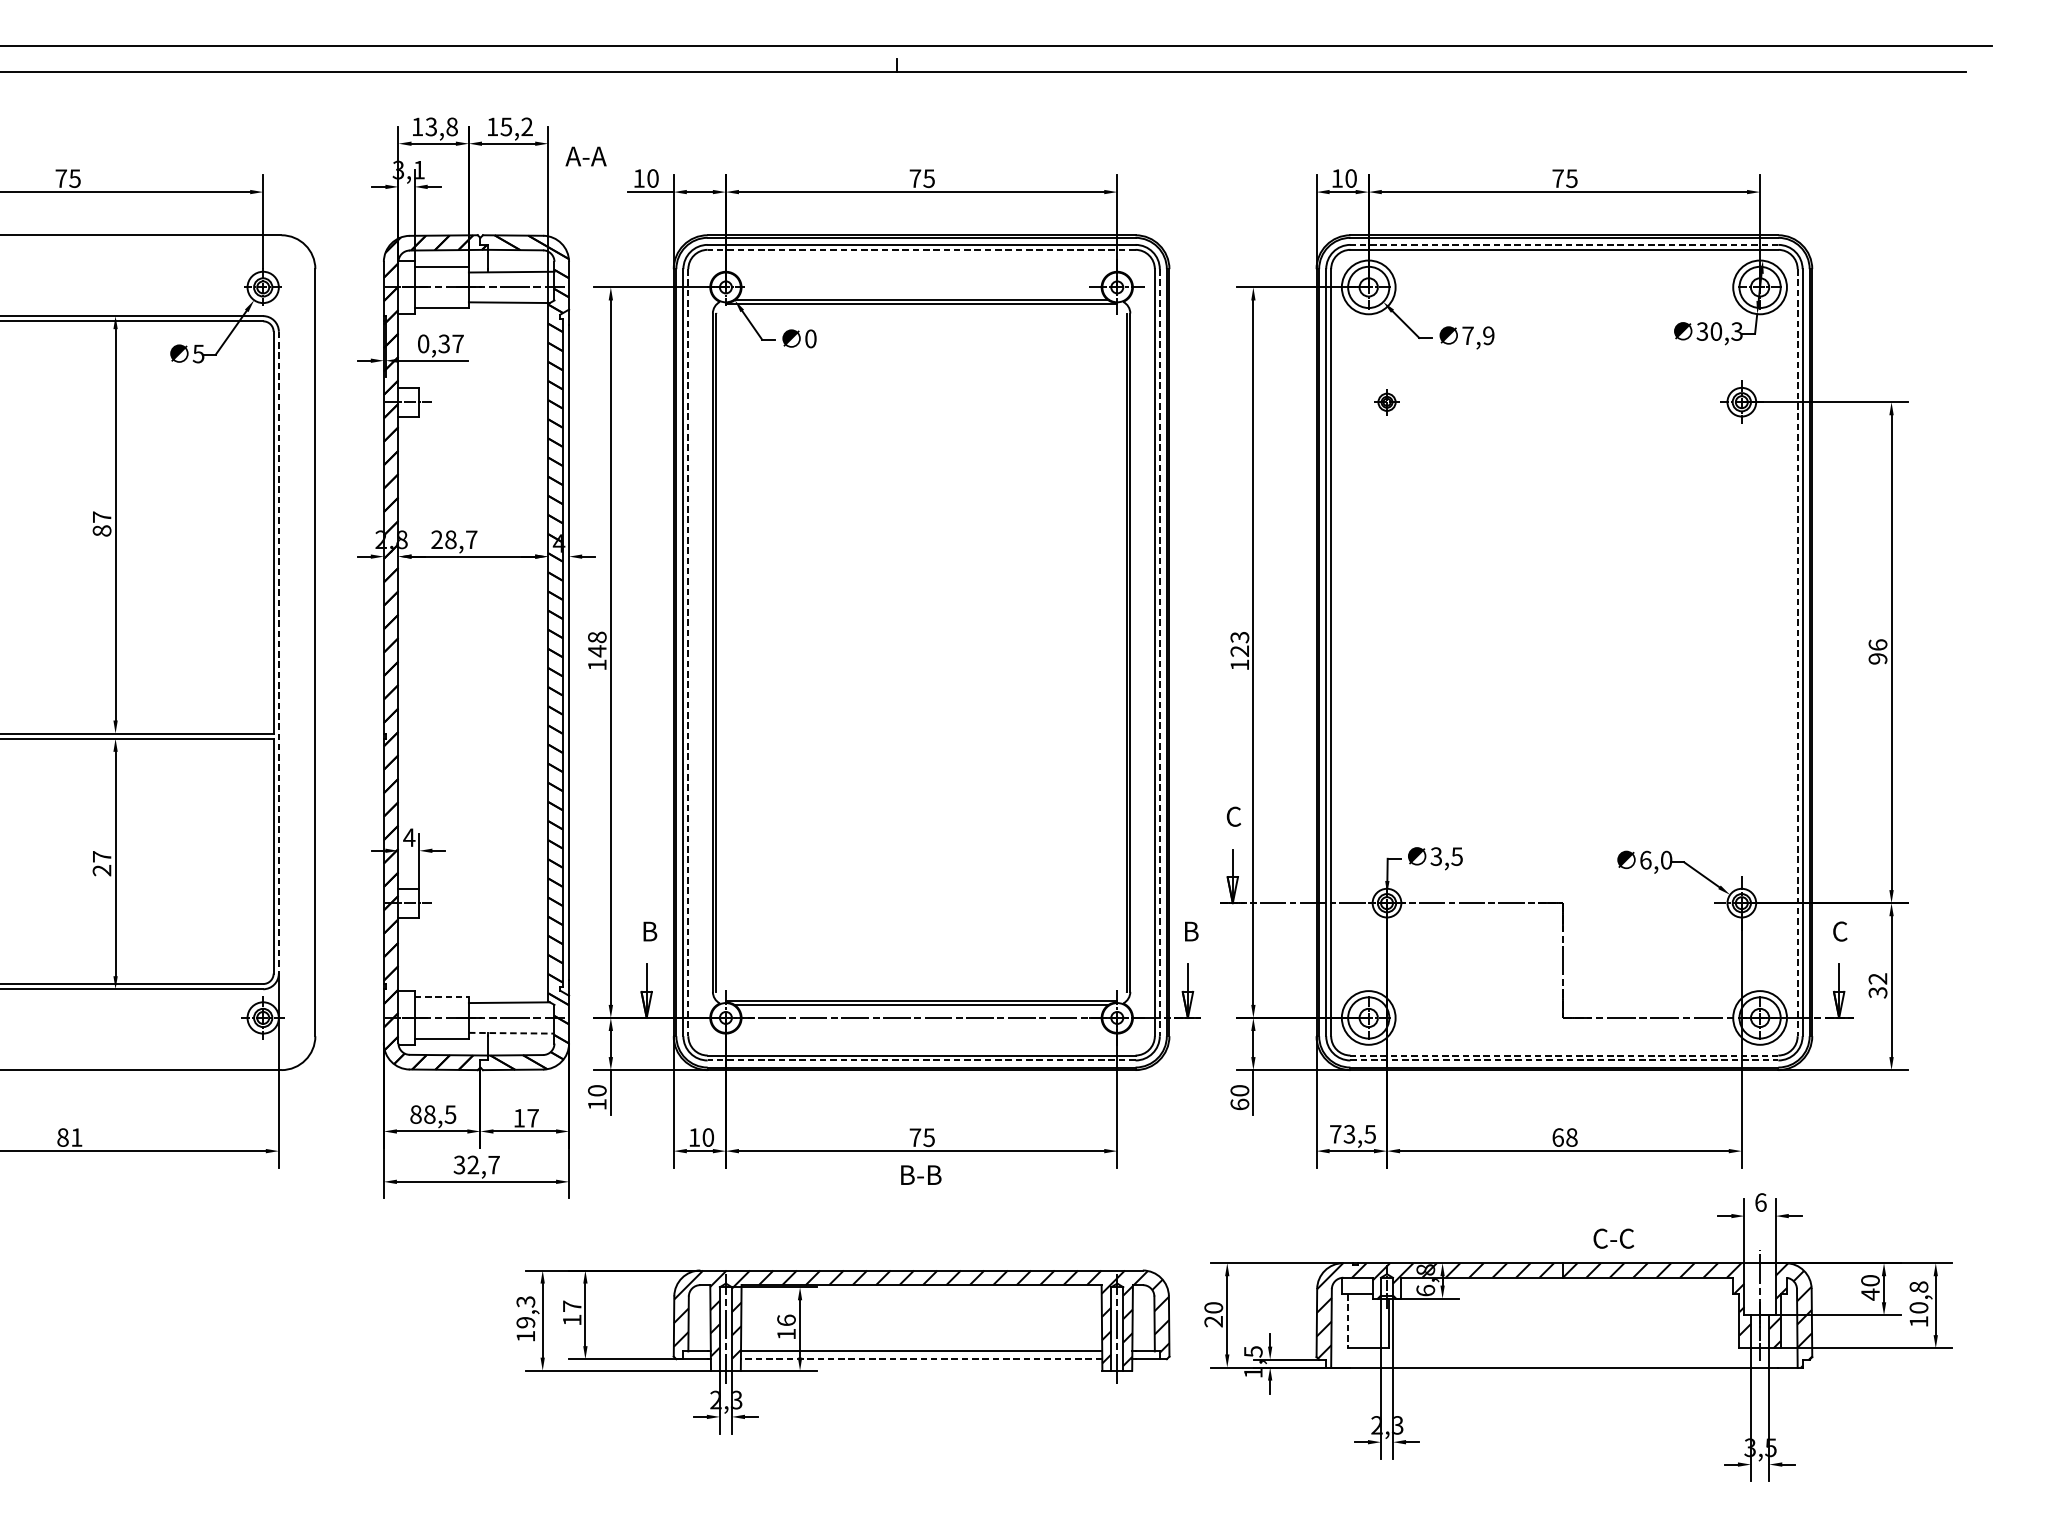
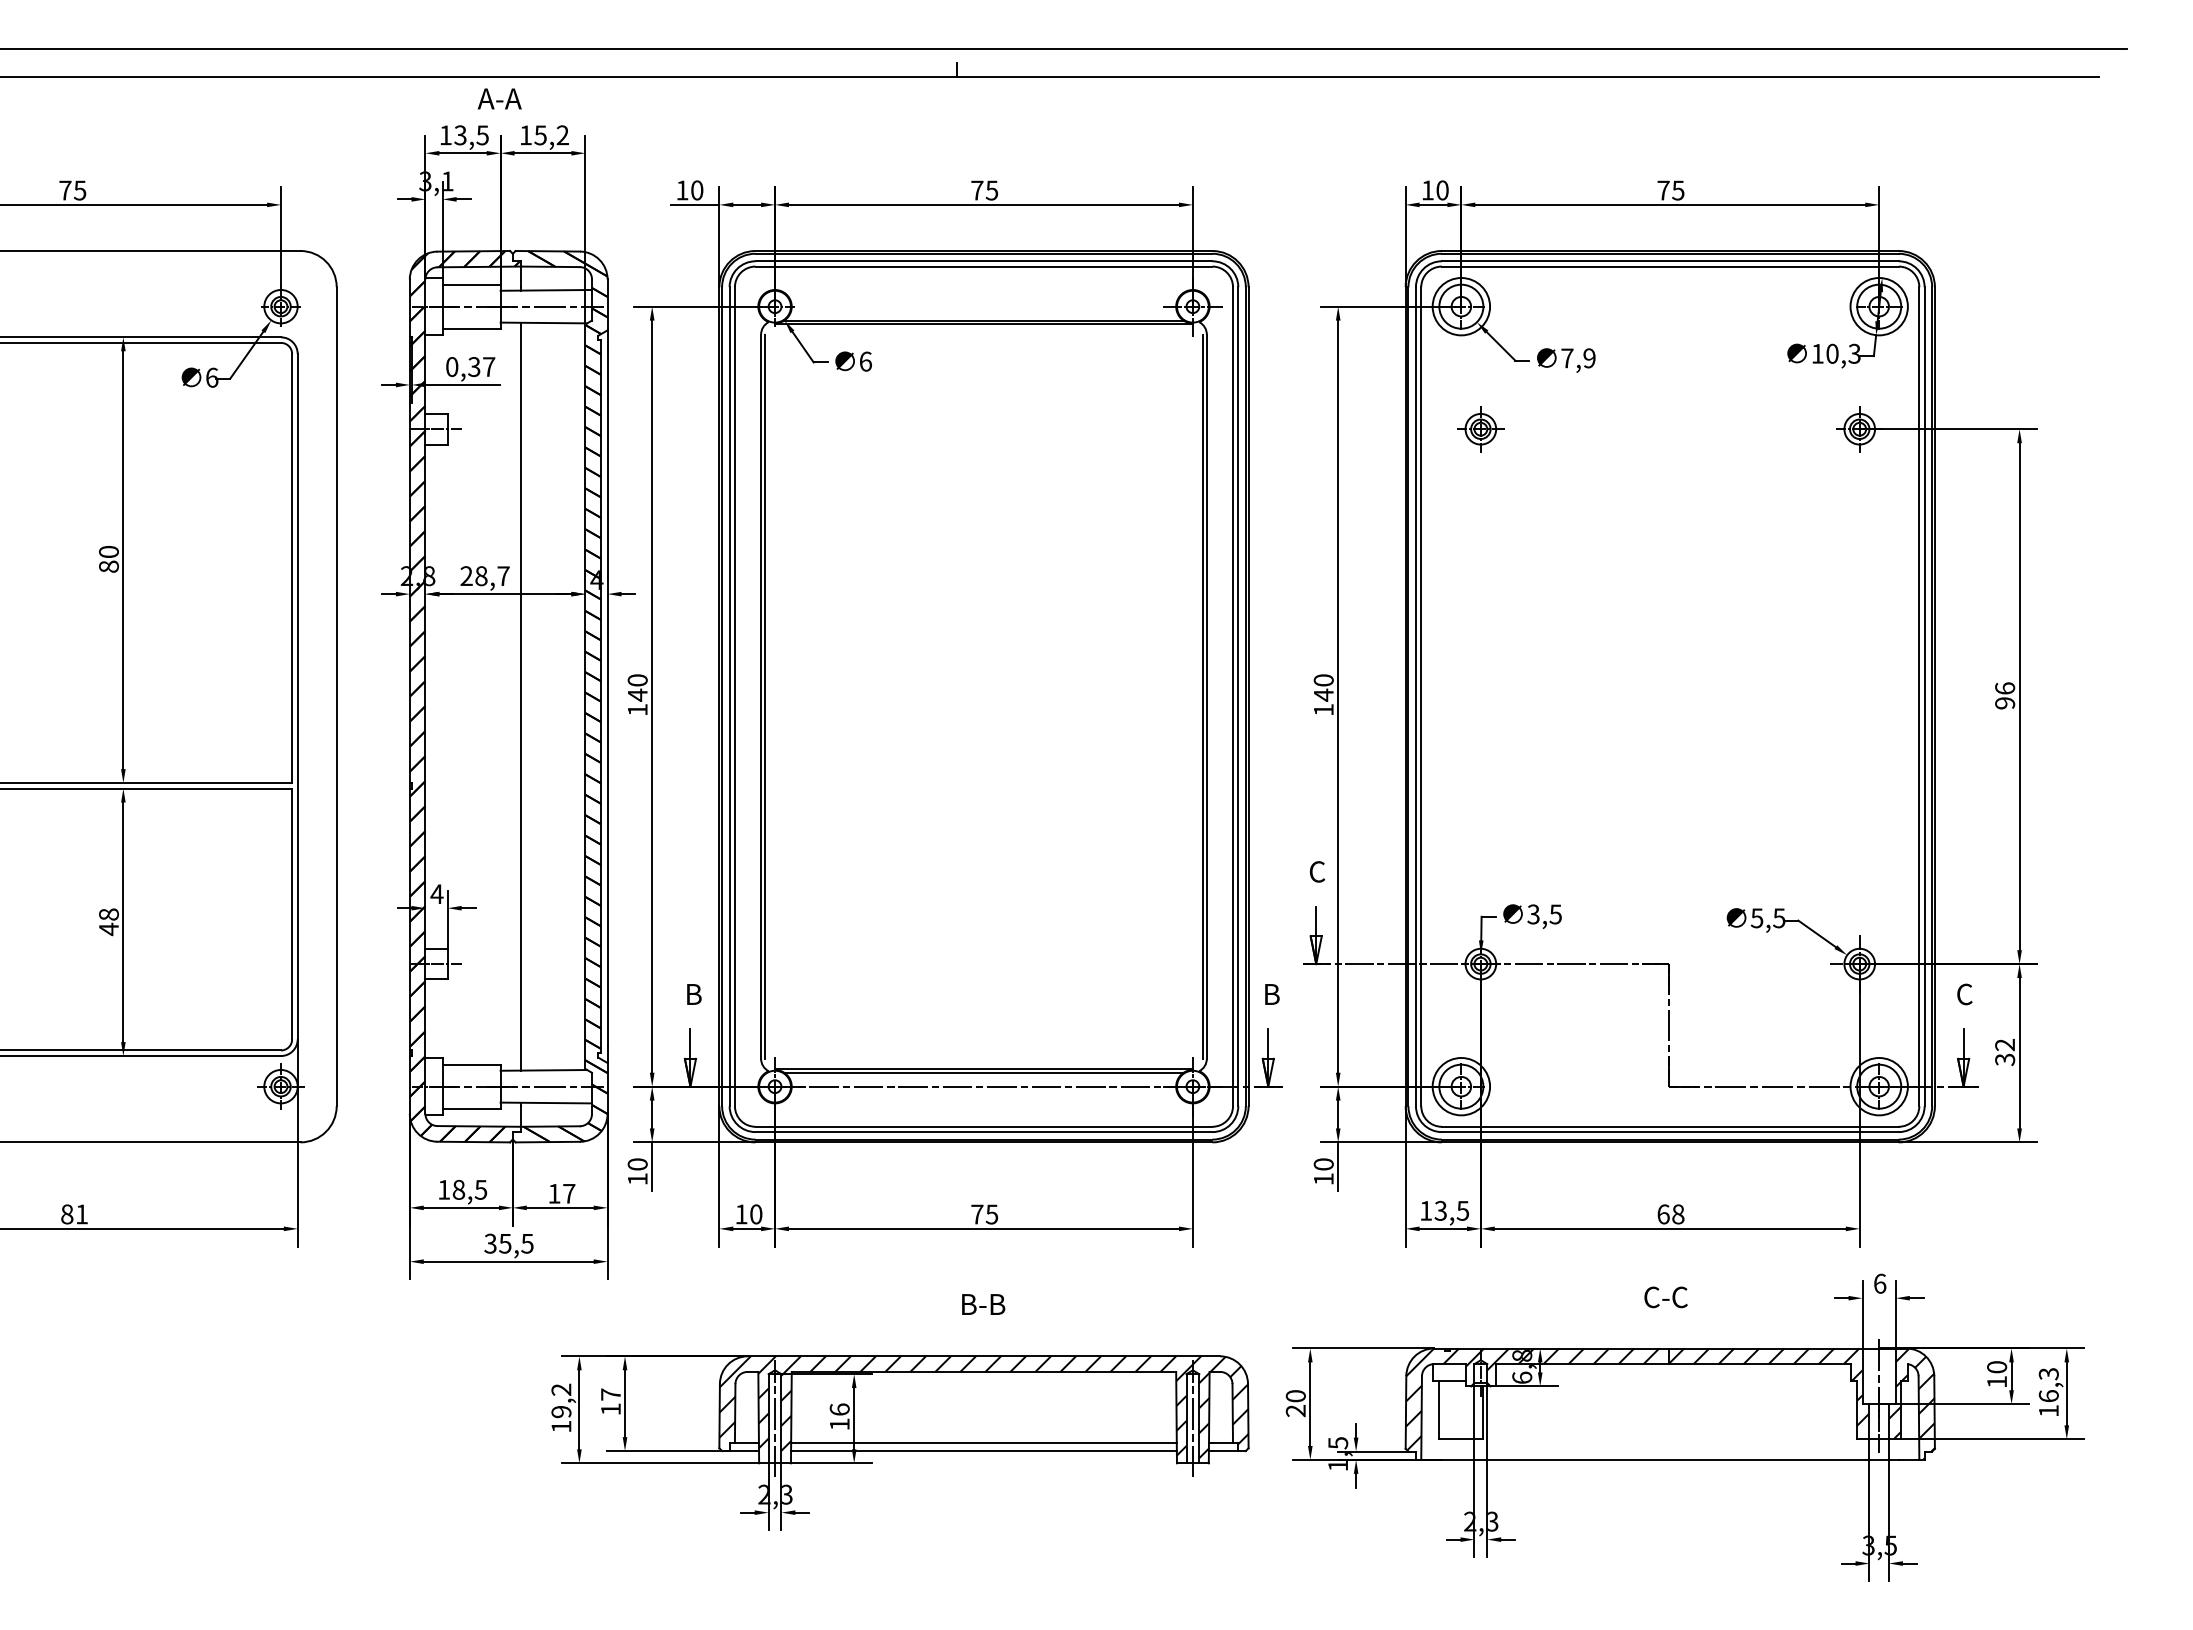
text: (451, 127) -> (482, 135), 13,8 -> 13,5
text: (585, 156) -> (499, 98), moved
line: (1563, 245) -> (1669, 261), dashed -> solid
line: (921, 249) -> (983, 266), dashed -> solid
text: (1702, 331) -> (1817, 353), 30,3 -> 10,3
text: (810, 338) -> (865, 361), 0 -> 6
text: (198, 353) -> (211, 377), 5 -> 6
part: (1386, 402) -> (1480, 429), size x1.67
text: (101, 516) -> (108, 551), 87 -> 80
text: (597, 637) -> (637, 680), 148 -> 140
text: (1239, 644) -> (1323, 687), 123 -> 140
line: (278, 652) -> (297, 696), dashed -> solid
line: (488, 652) -> (521, 696), added
line: (687, 653) -> (734, 697), dashed -> solid
line: (1159, 653) -> (1238, 697), dashed -> solid
line: (1797, 653) -> (1919, 697), dashed -> solid
text: (1655, 860) -> (1767, 918), 6,0 -> 5,5
text: (101, 864) -> (108, 922), 27 -> 48
line: (441, 997) -> (471, 1064), dashed -> solid
line: (511, 1033) -> (546, 1103), dashed -> solid
line: (1563, 1055) -> (1669, 1126), dashed -> solid
line: (921, 1060) -> (983, 1132), dashed -> solid
line: (1564, 1060) -> (1670, 1132), dashed -> solid
text: (1239, 1103) -> (1323, 1178), 60 -> 10
text: (416, 1114) -> (444, 1189), 88,5 -> 18,5
text: (1336, 1133) -> (1426, 1210), 73,5 -> 13,5
text: (483, 1164) -> (516, 1243), 32,7 -> 35,5
text: (921, 1175) -> (983, 1304), moved
text: (1613, 1238) -> (1665, 1297), moved
text: (1869, 1294) -> (1996, 1381), 40 -> 10
text: (1918, 1297) -> (2048, 1385), 10,8 -> 16,3
text: (525, 1301) -> (561, 1389), 19,3 -> 19,2
line: (1348, 1321) -> (1439, 1410), dashed -> solid
line: (921, 1359) -> (983, 1451), dashed -> solid

